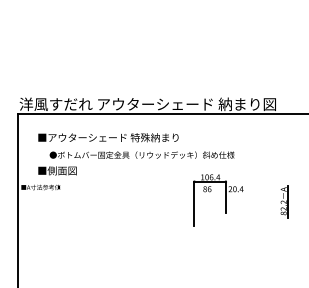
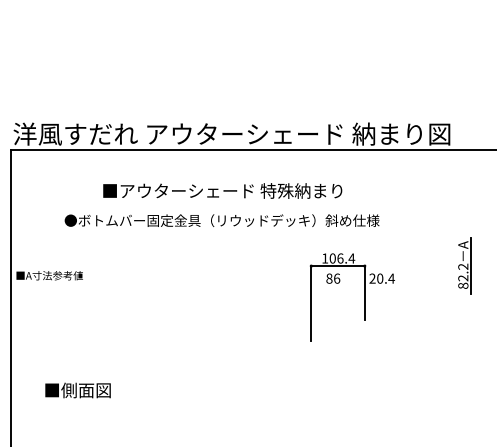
text: (108, 137) -> (222, 190), moved
text: (57, 170) -> (78, 389), moved
part: (284, 201) -> (464, 265), moved

